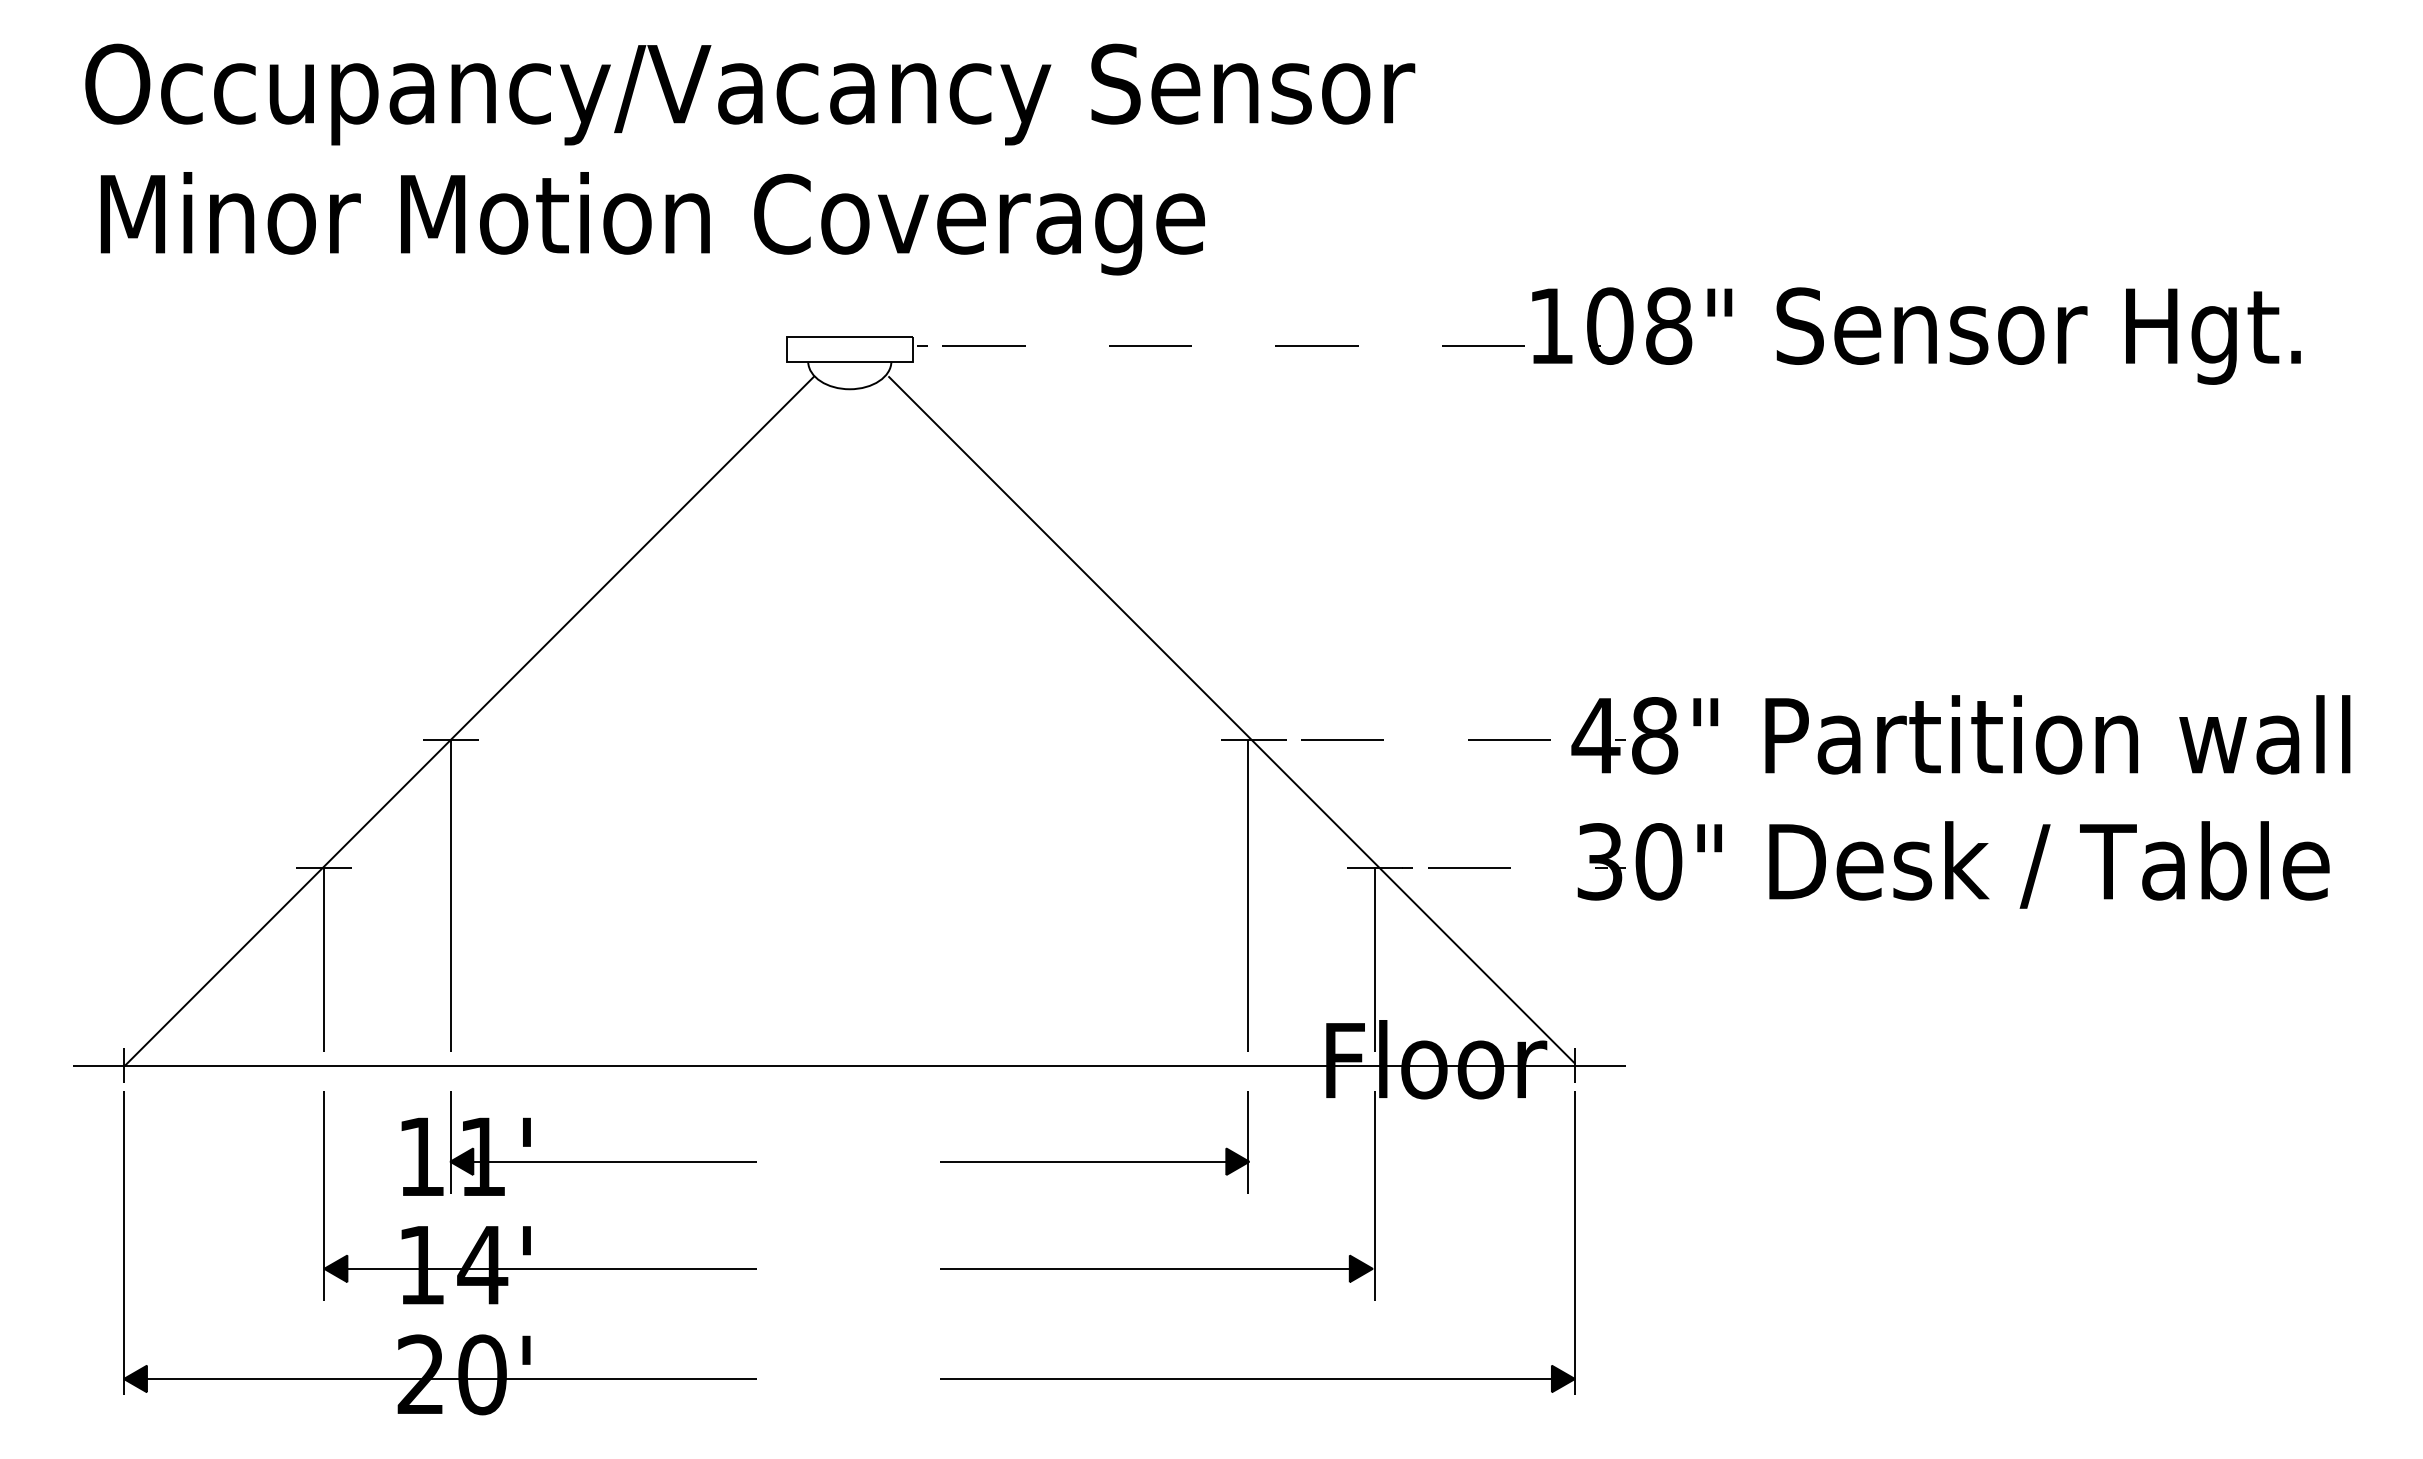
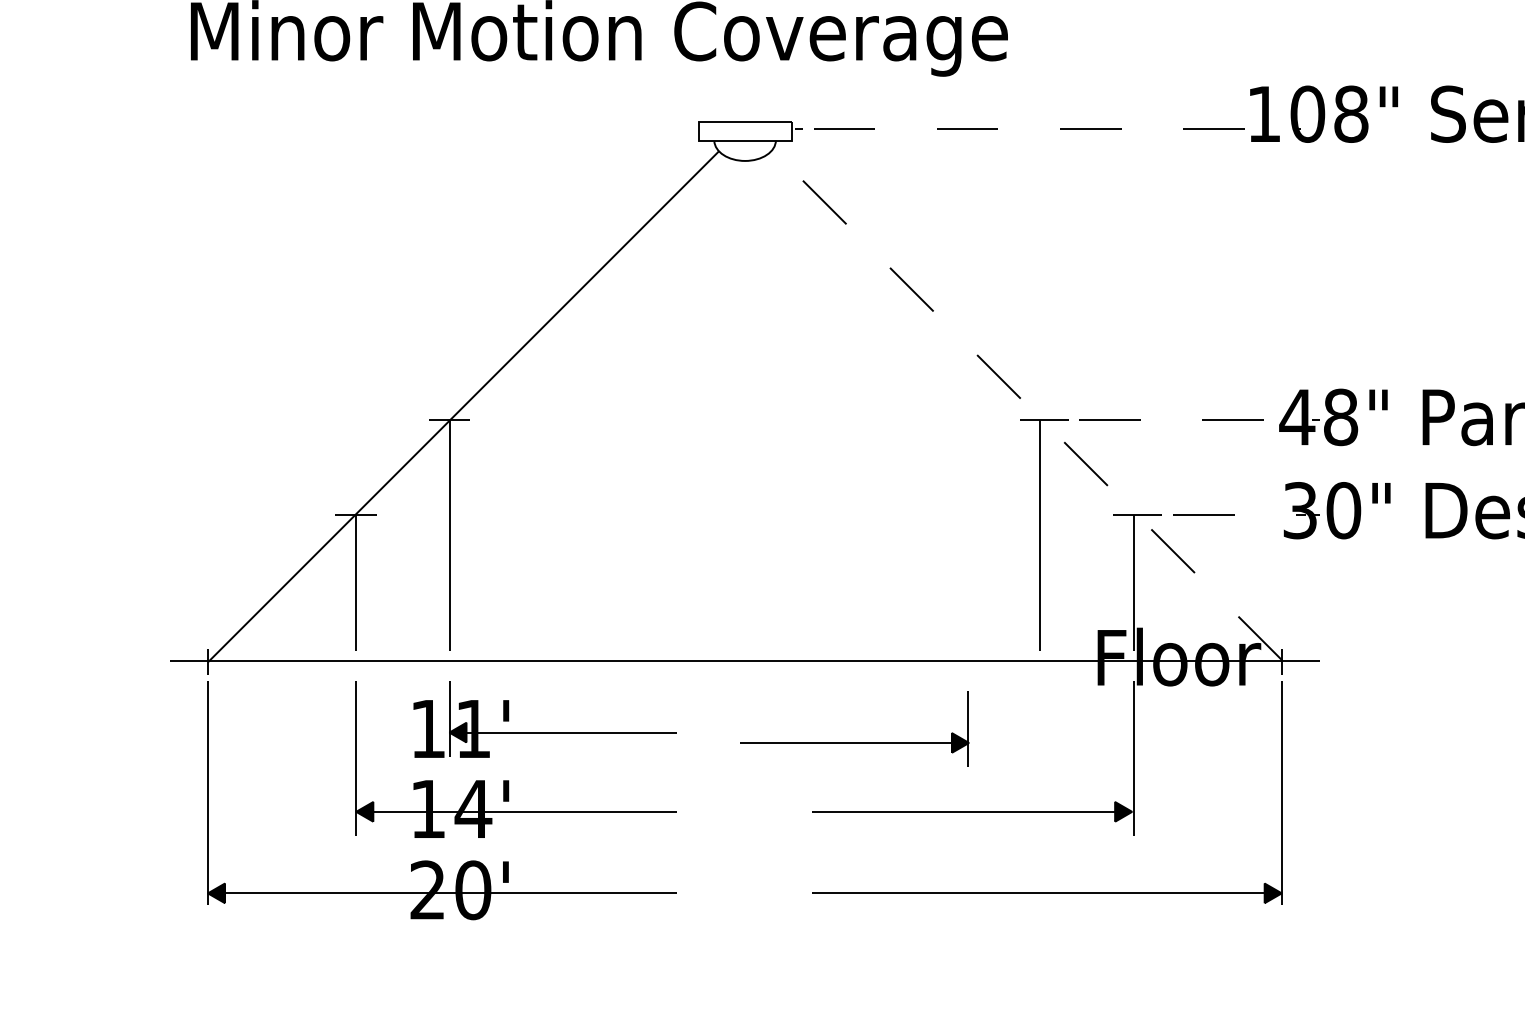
line: (1231, 720) -> (1027, 406), solid -> dashed
part: (1094, 1161) -> (854, 742), moved

